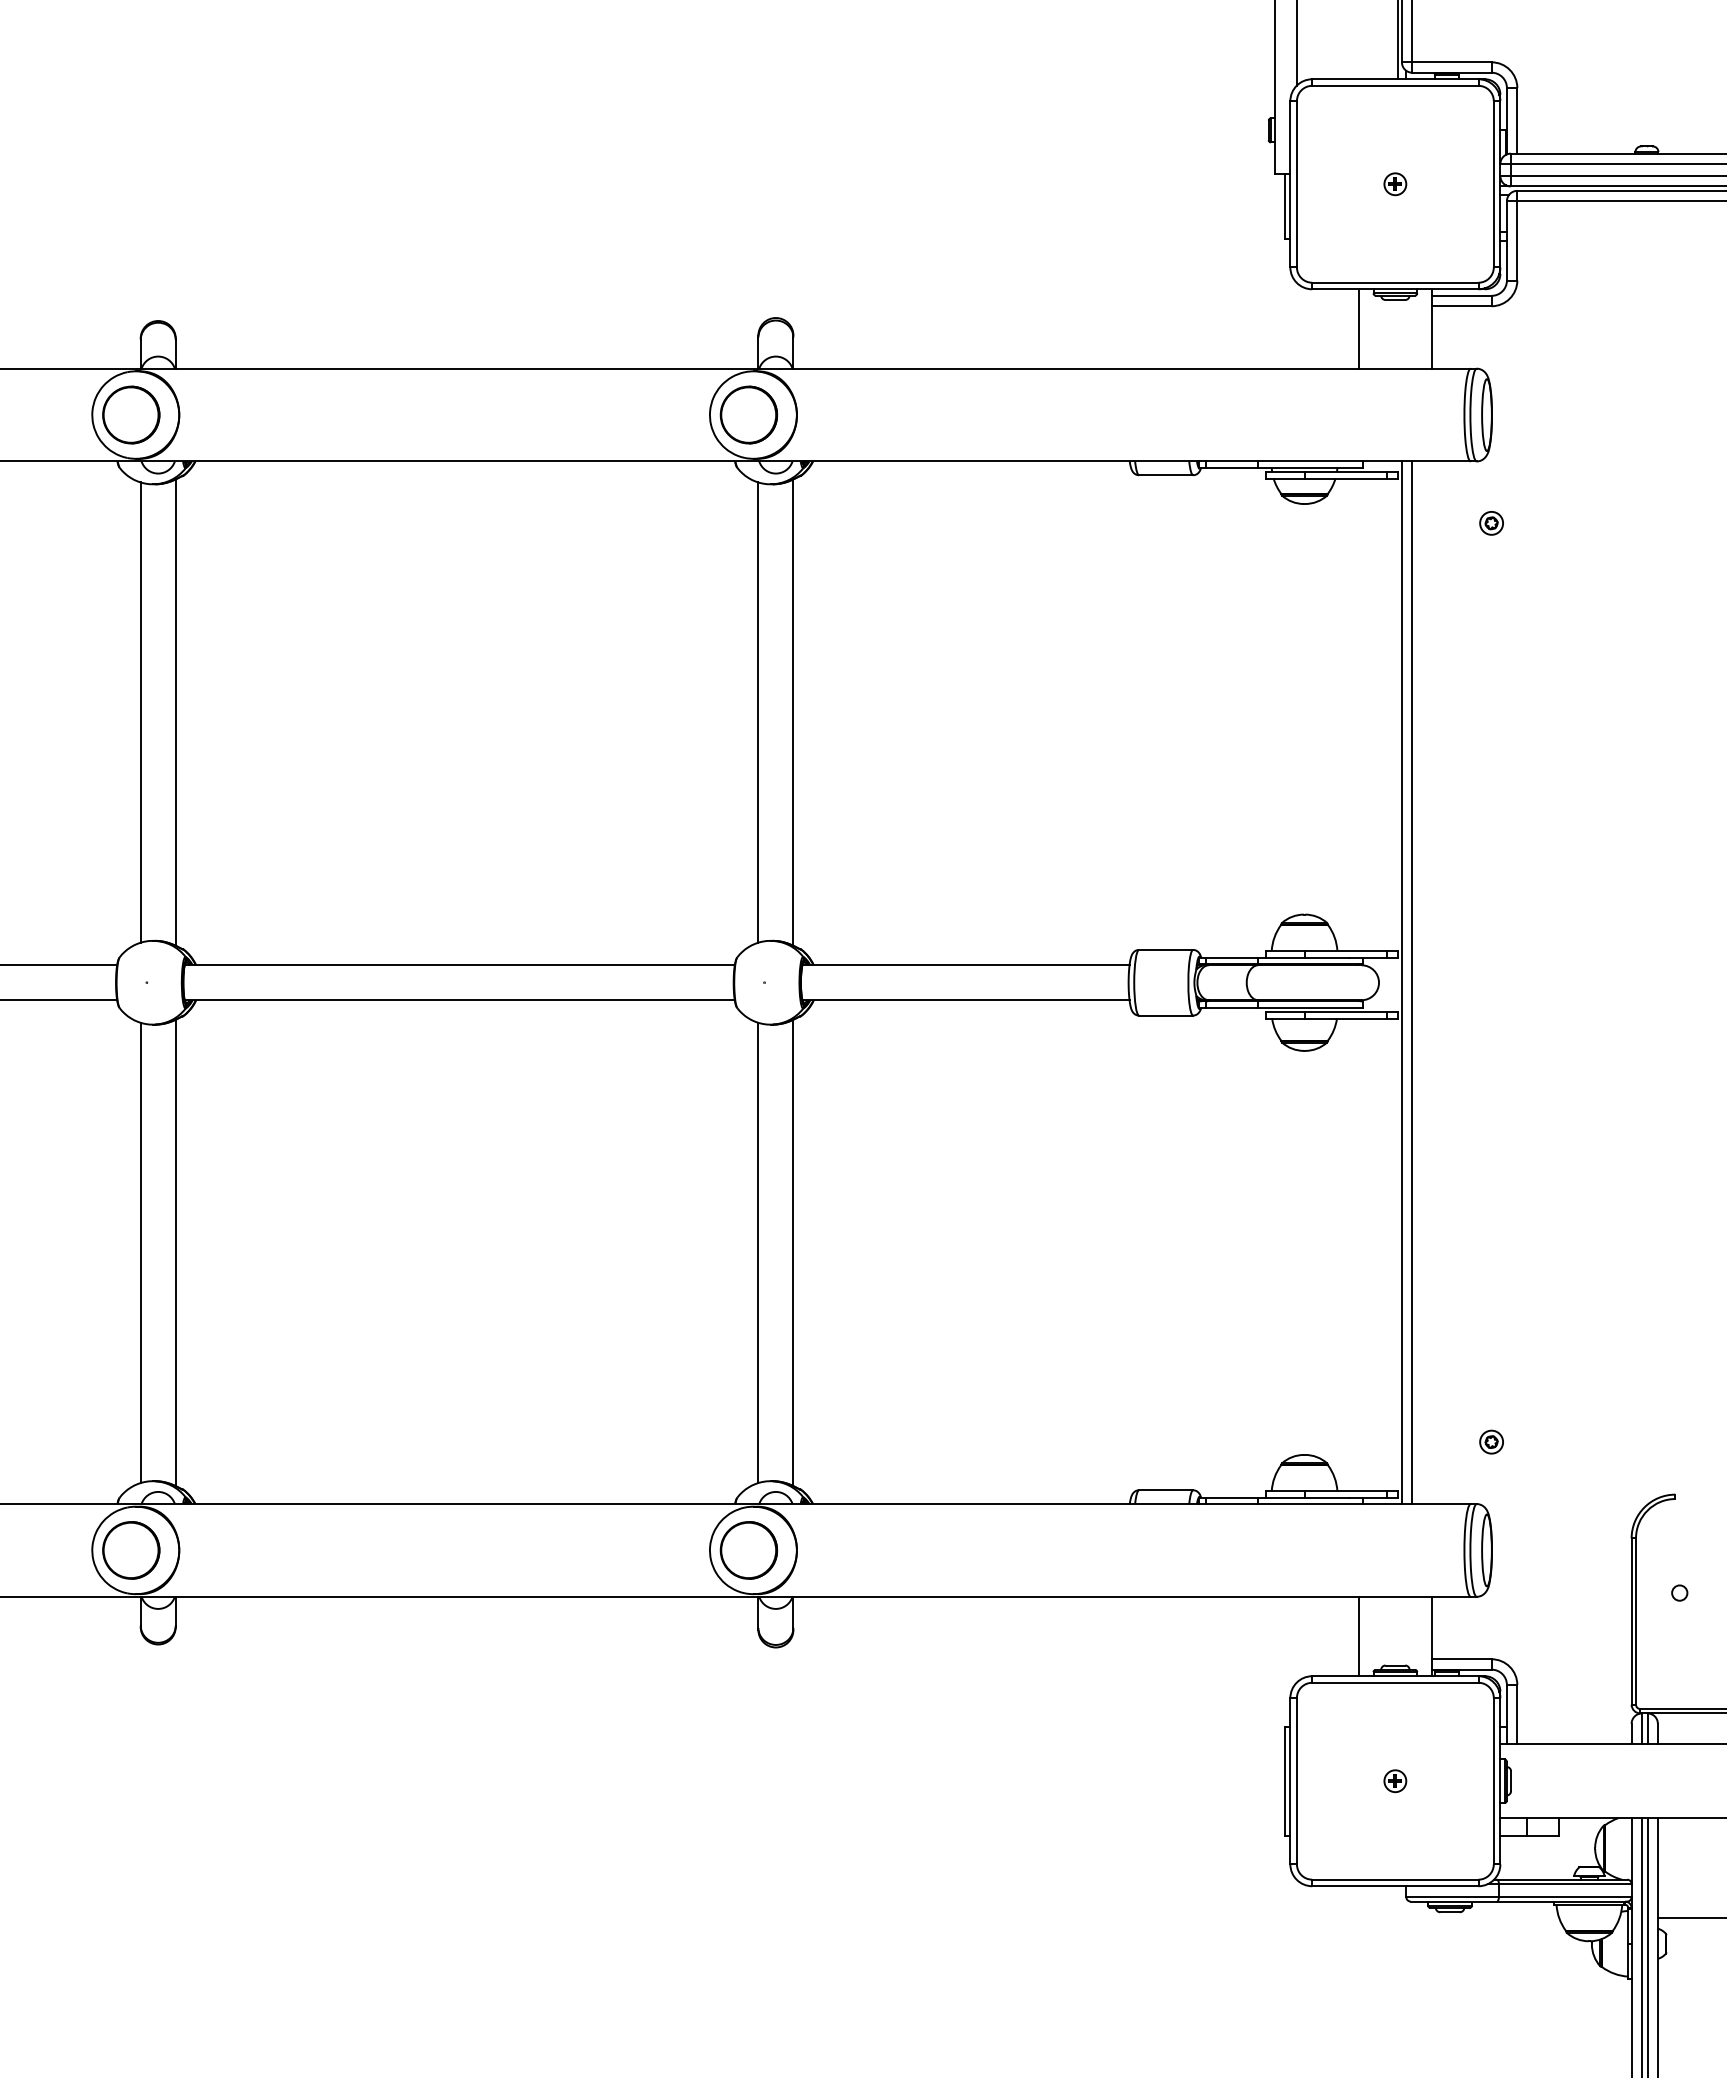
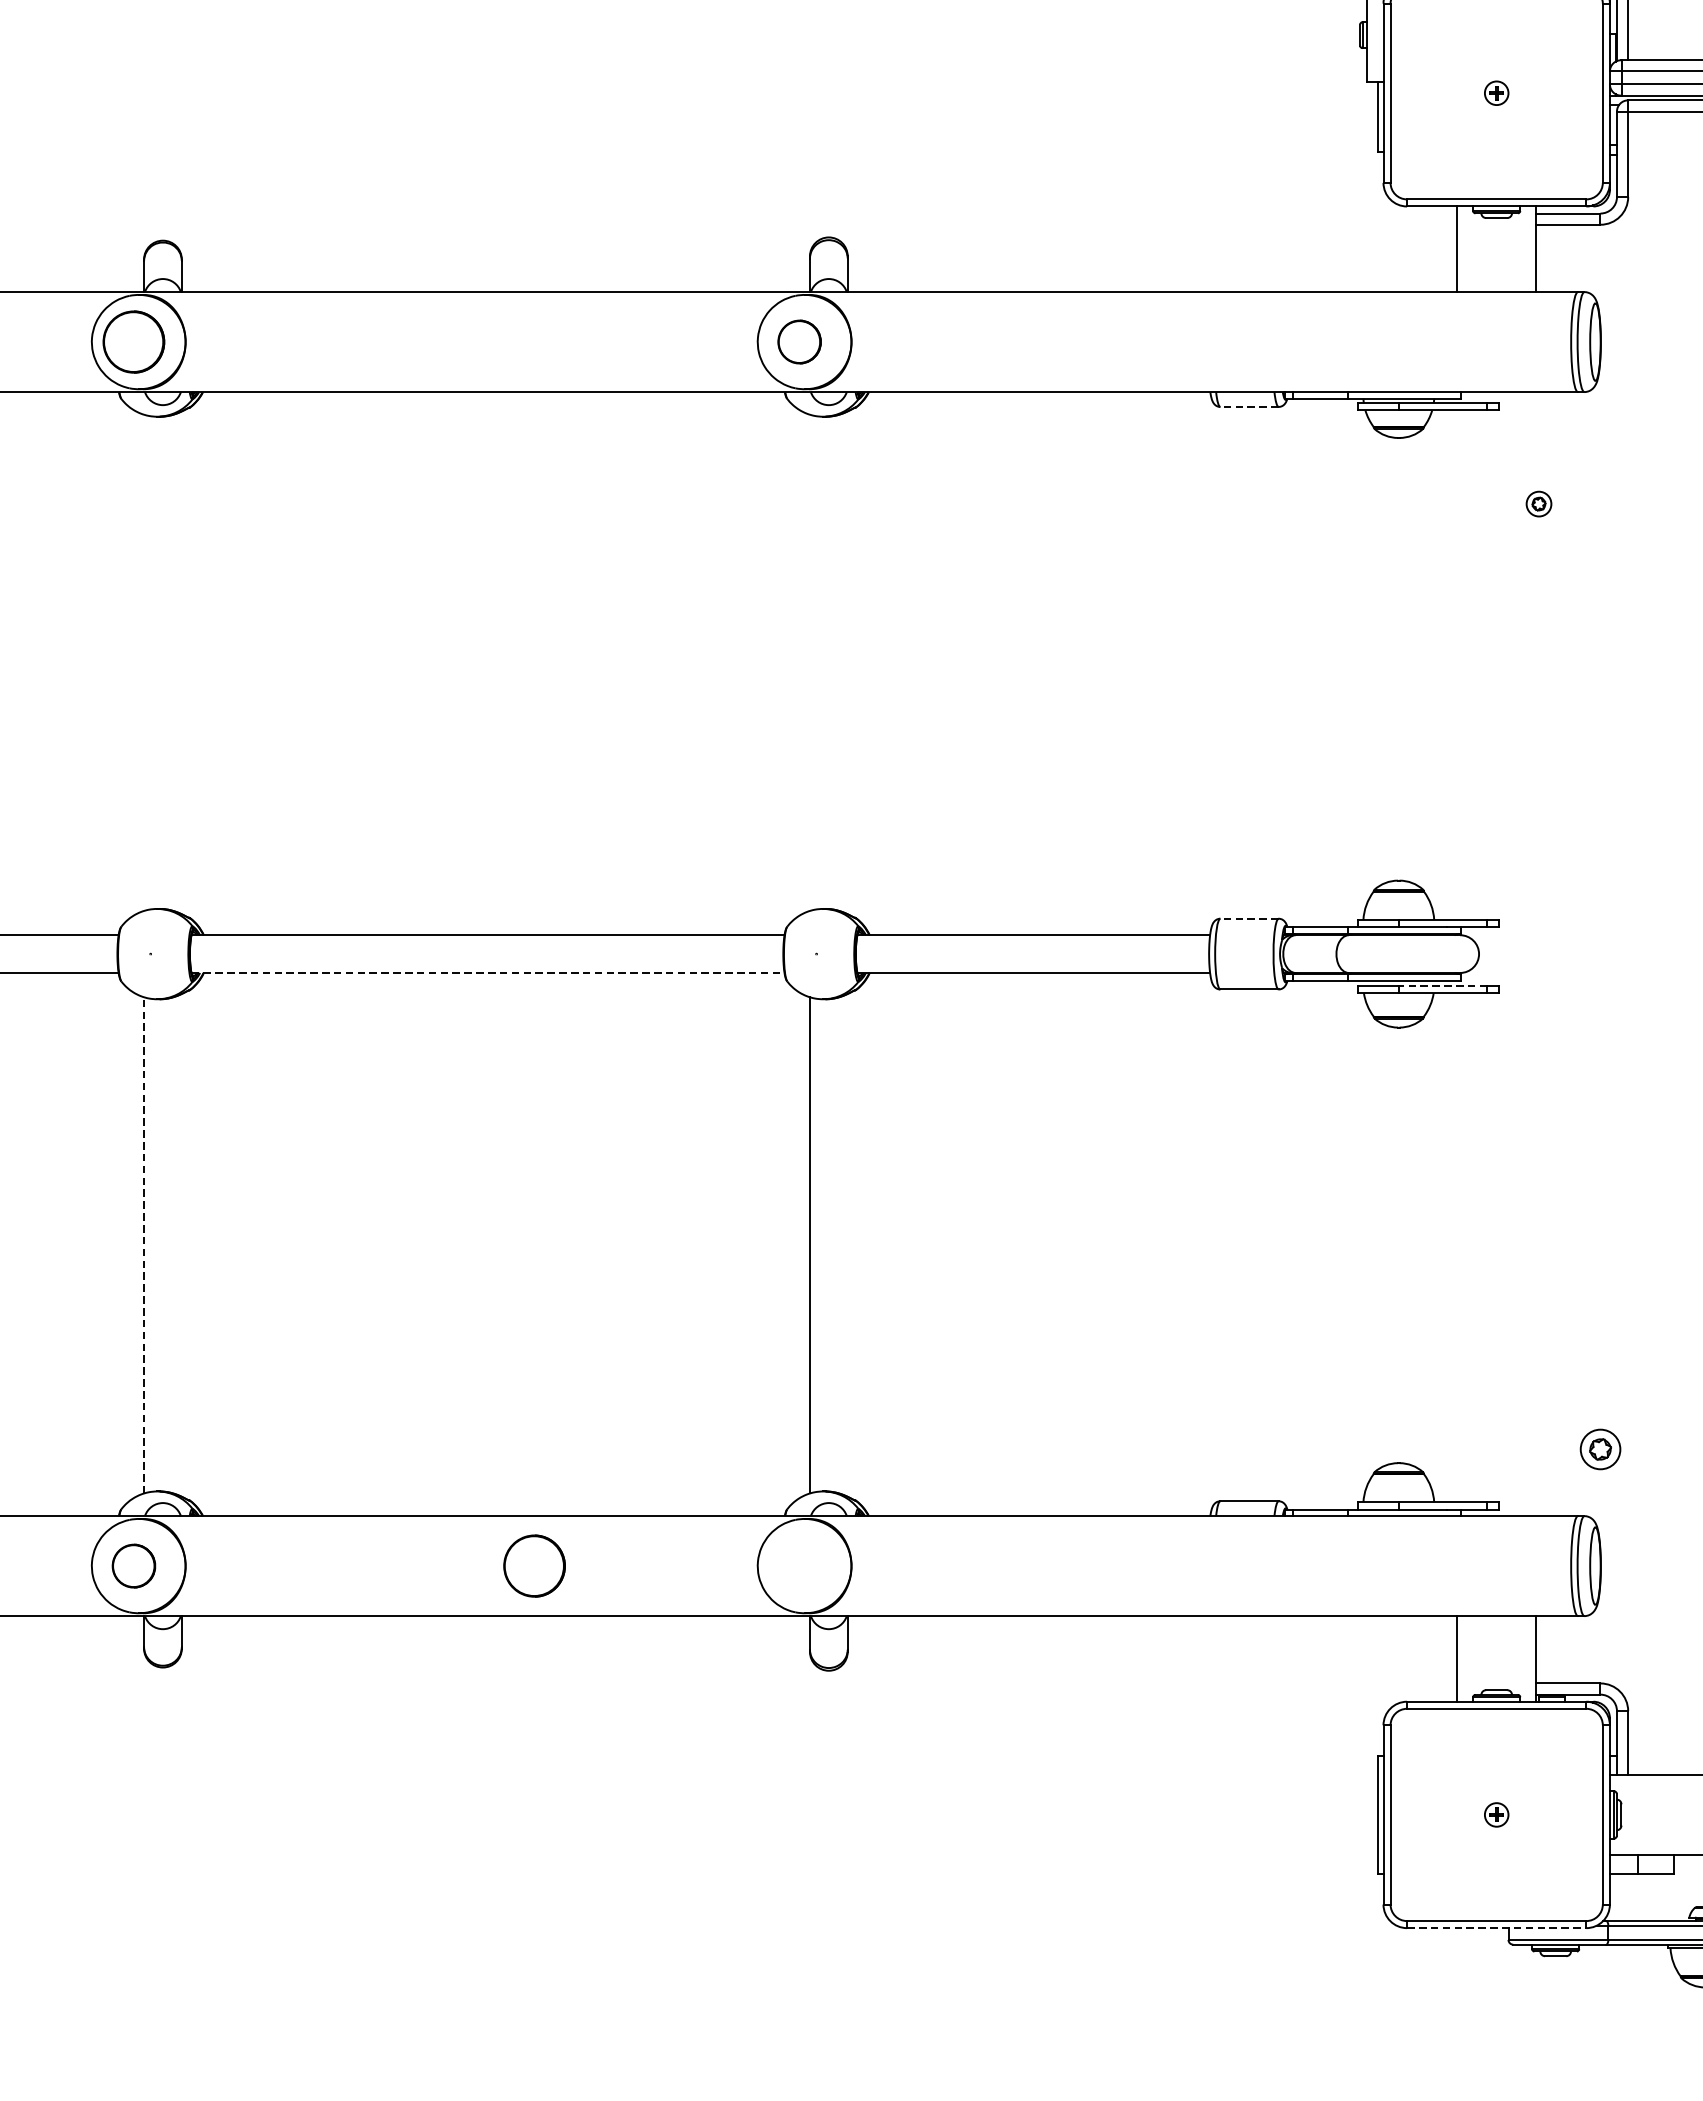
part: (748, 414) -> (799, 341), size x0.7
line: (1165, 475) -> (1248, 407), solid -> dashed
part: (1491, 523) -> (1538, 504), moved
line: (140, 712) -> (143, 662), removed
line: (175, 712) -> (181, 662), removed
line: (758, 712) -> (810, 662), removed
line: (793, 712) -> (847, 662), removed
line: (1165, 949) -> (1248, 918), solid -> dashed
line: (1401, 982) -> (1503, 953), removed
line: (1412, 982) -> (1515, 953), removed
line: (460, 1000) -> (488, 973), solid -> dashed
line: (1345, 1012) -> (1442, 986), solid -> dashed
line: (140, 1252) -> (143, 1244), solid -> dashed
line: (175, 1252) -> (181, 1244), removed
line: (793, 1252) -> (847, 1244), removed
part: (1491, 1441) -> (1600, 1448), size x1.6
part: (131, 1550) -> (134, 1566), size x0.7
part: (748, 1550) -> (534, 1566), moved
line: (1395, 1886) -> (1496, 1928), solid -> dashed

